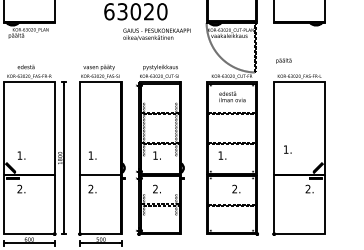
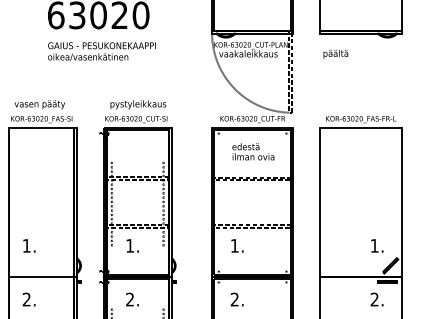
text: (156, 34) -> (101, 51), moved
text: (283, 60) -> (335, 53), moved
text: (287, 149) -> (376, 245), moved
text: (236, 188) -> (237, 298), moved

